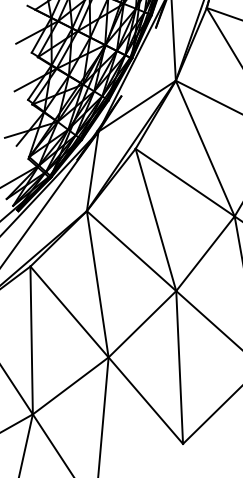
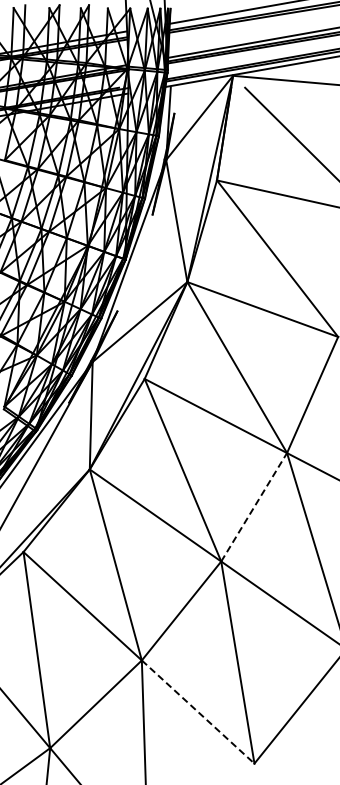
line: (205, 253) -> (254, 506), solid -> dashed
line: (146, 401) -> (198, 712), solid -> dashed

